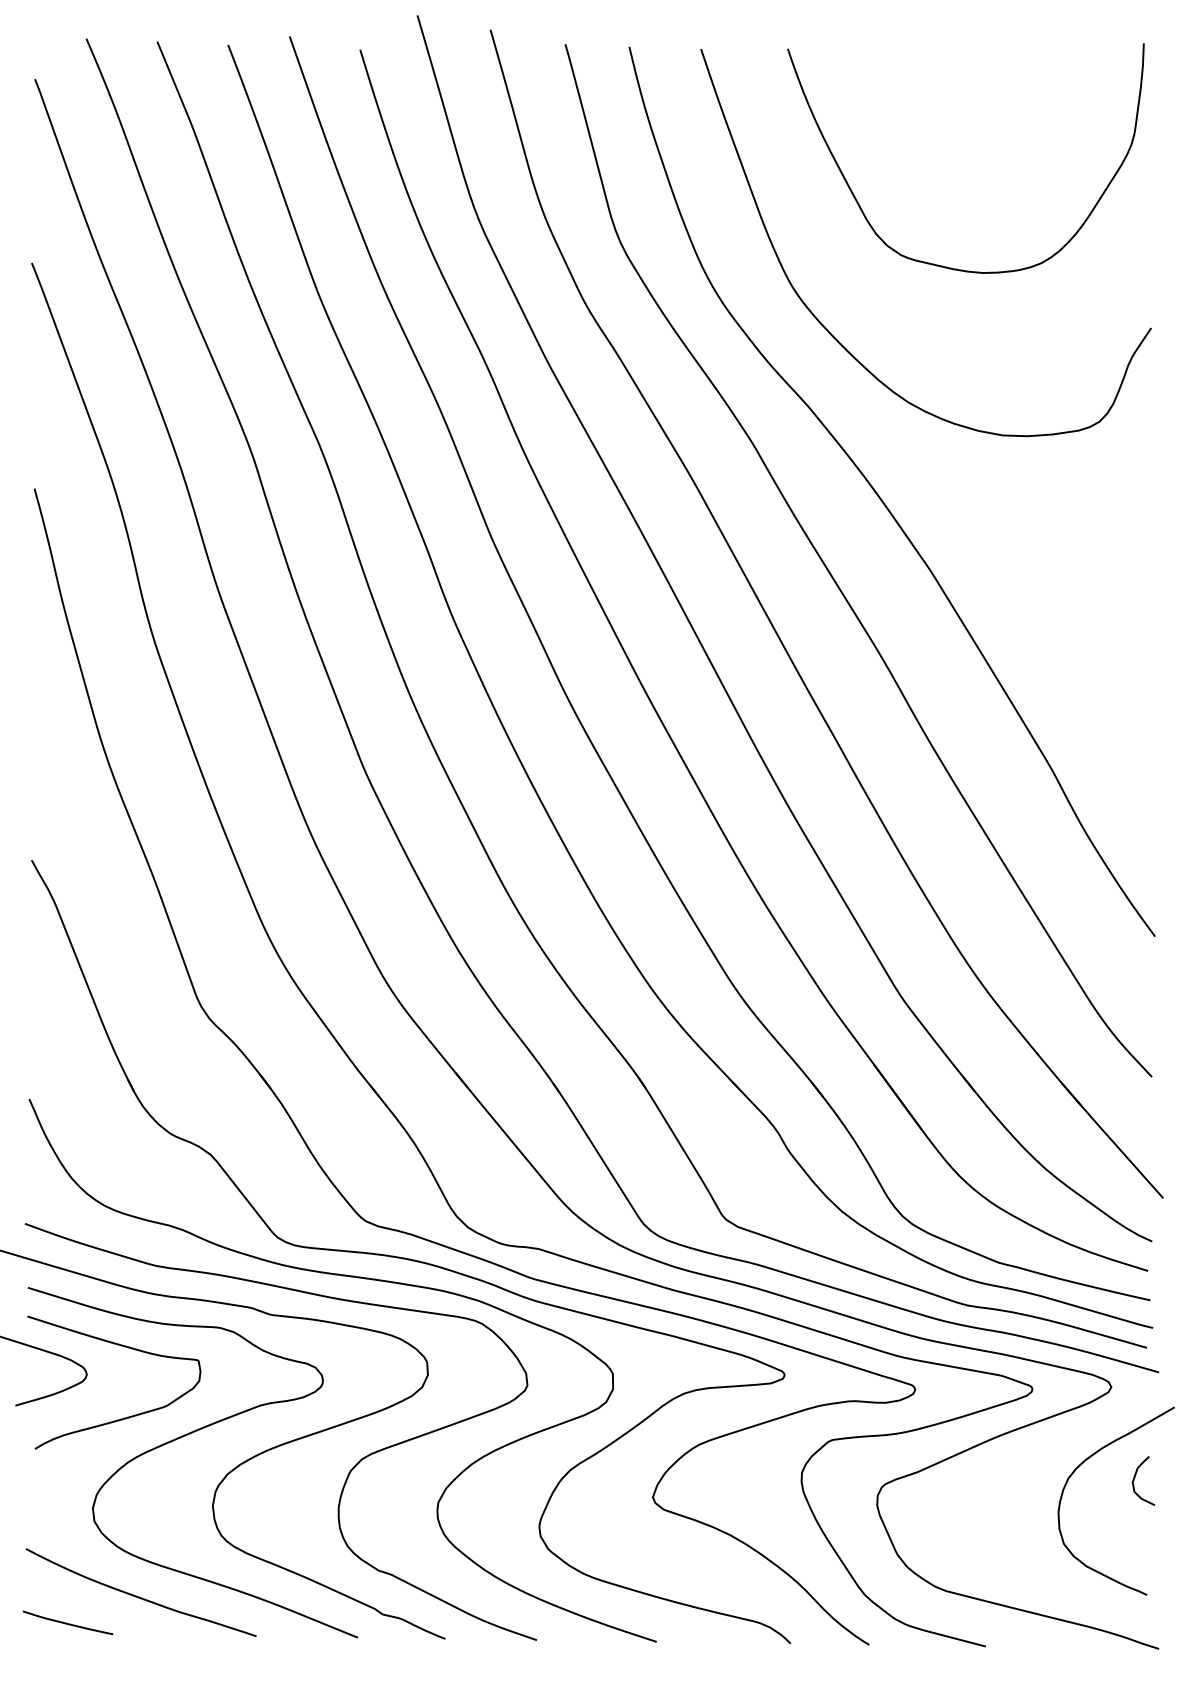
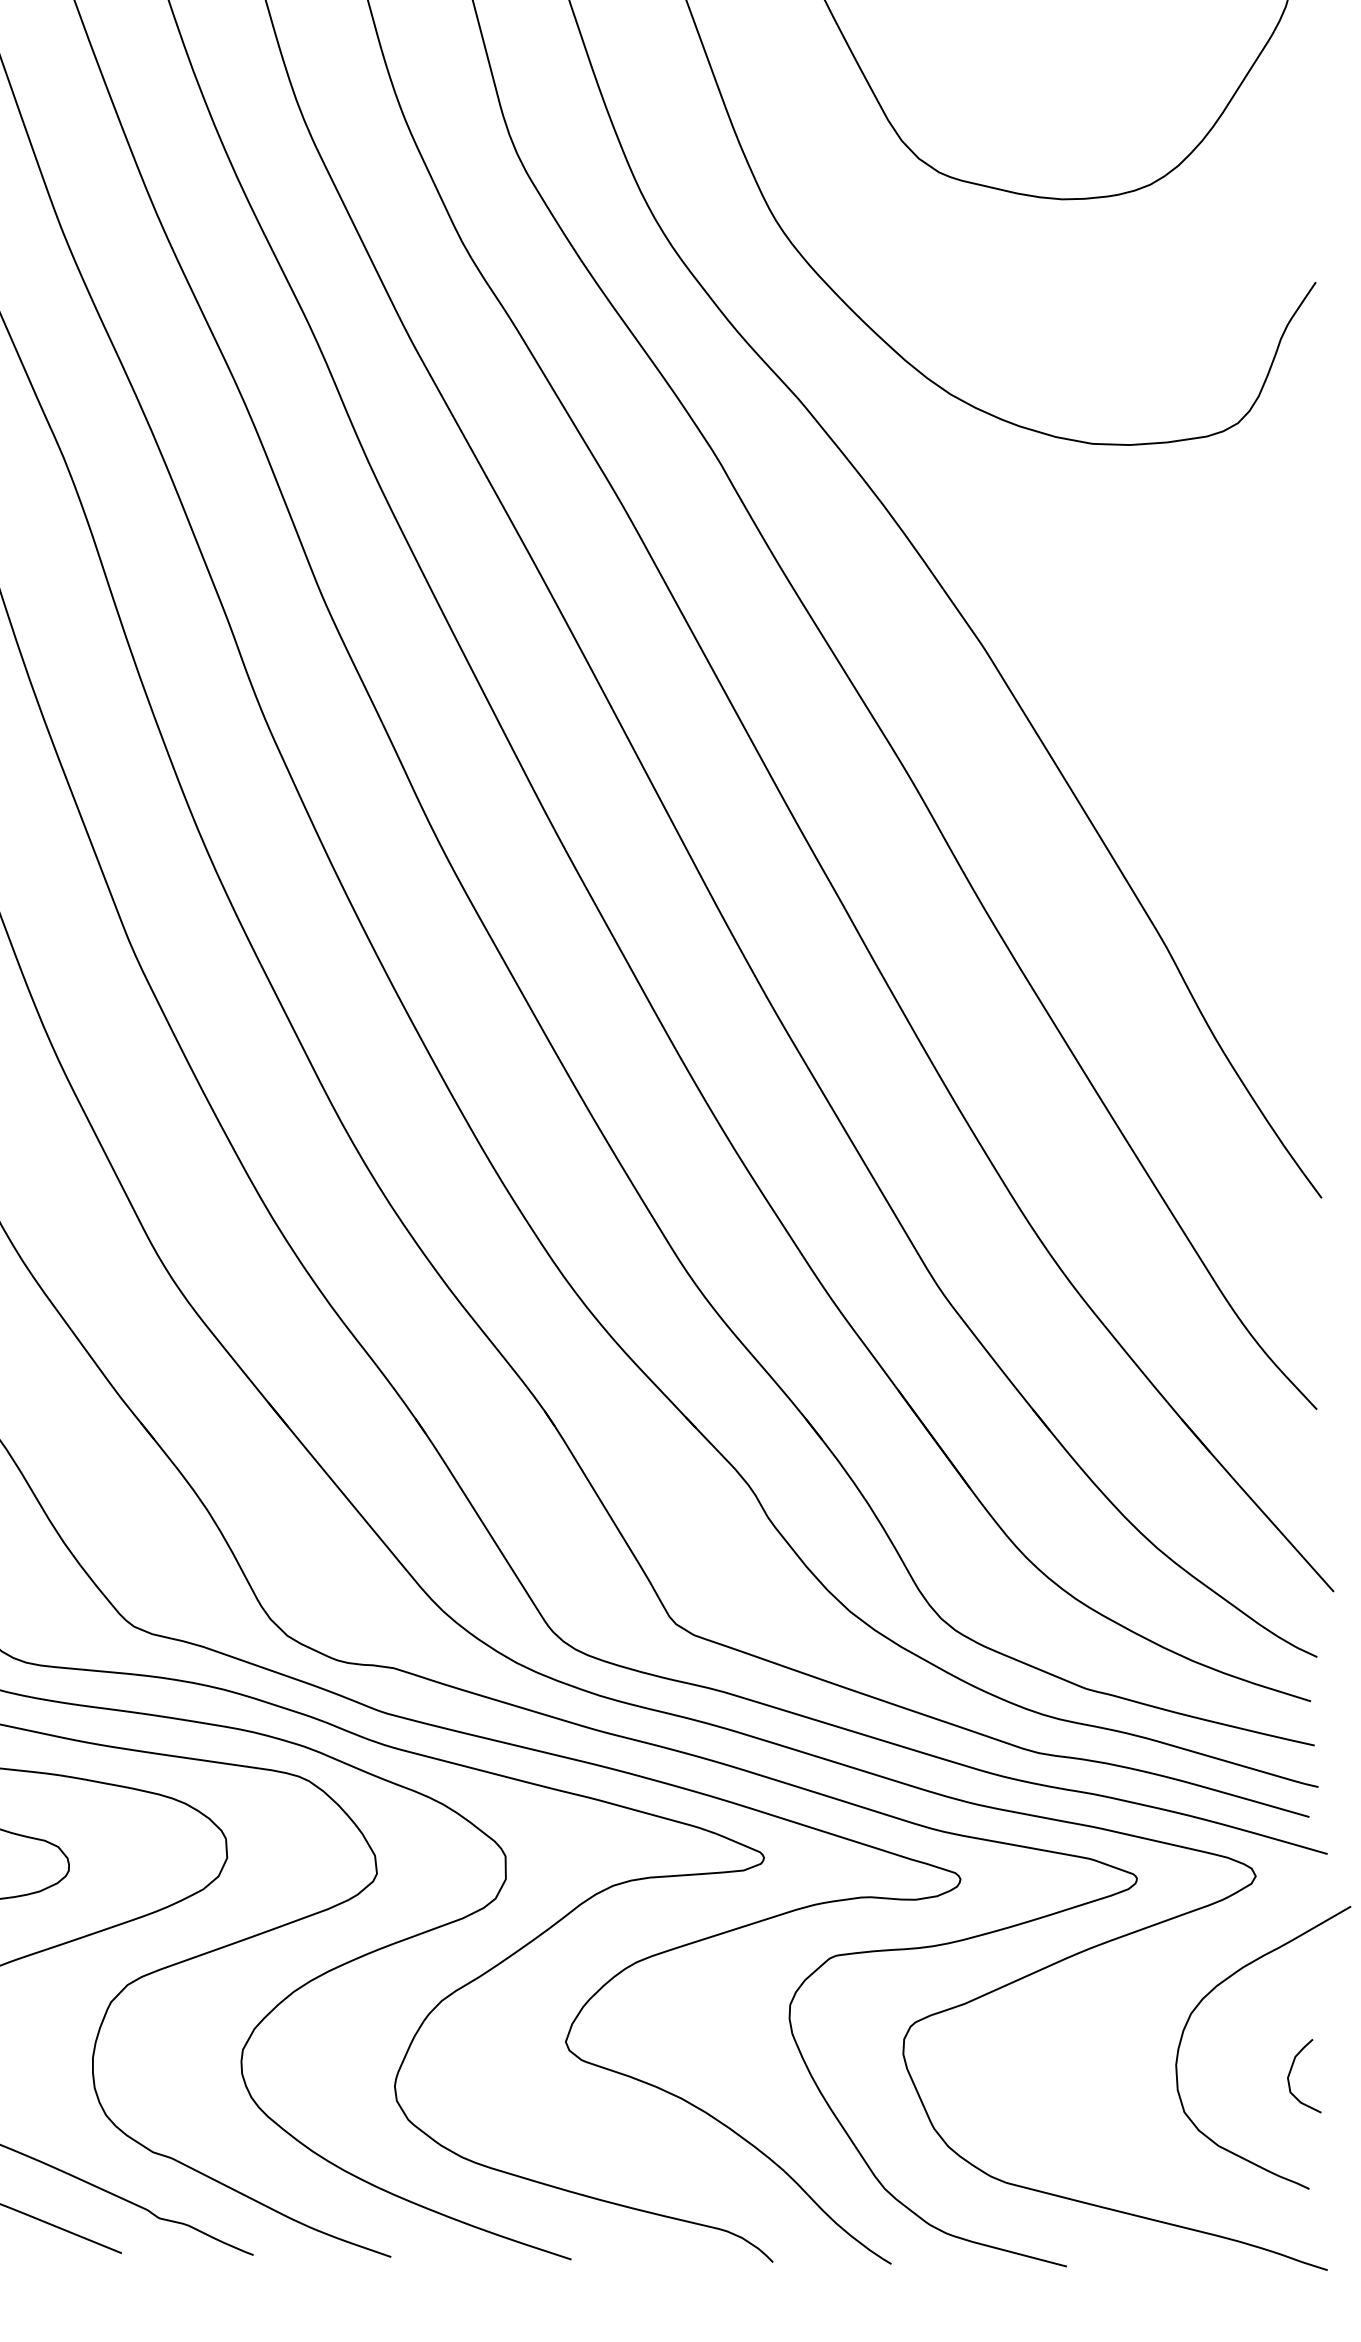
curve: (1135, 1477) -> (1292, 2070), moved

